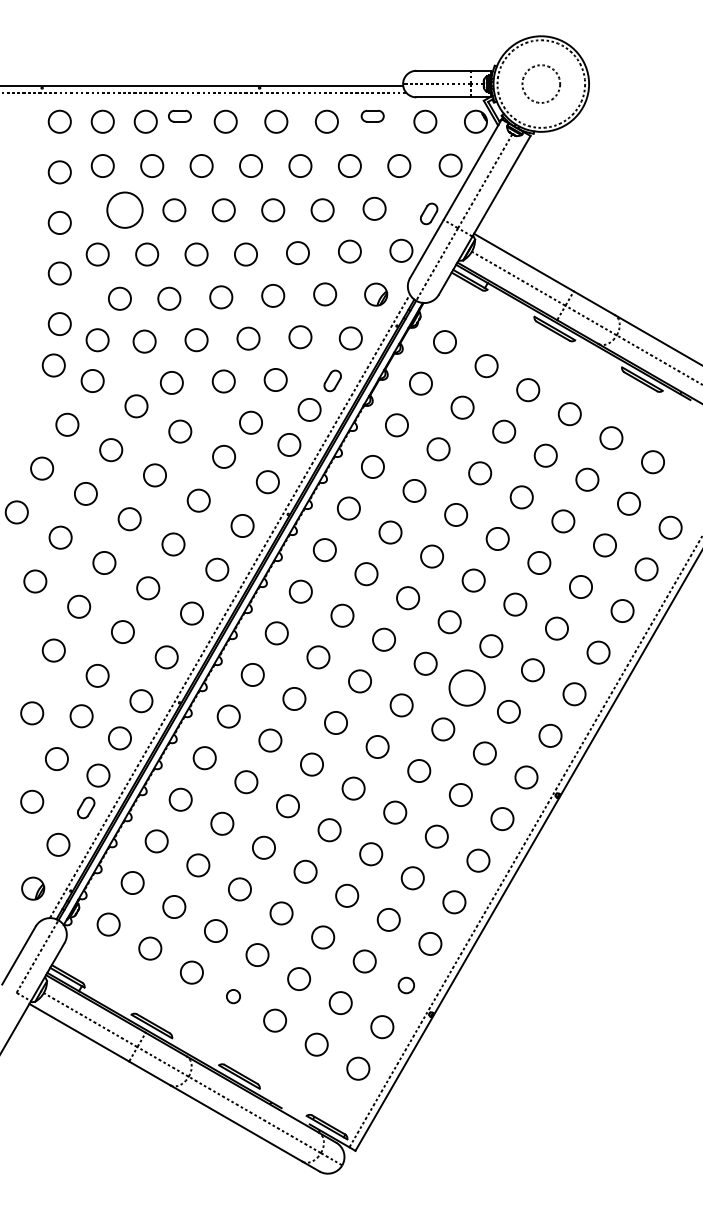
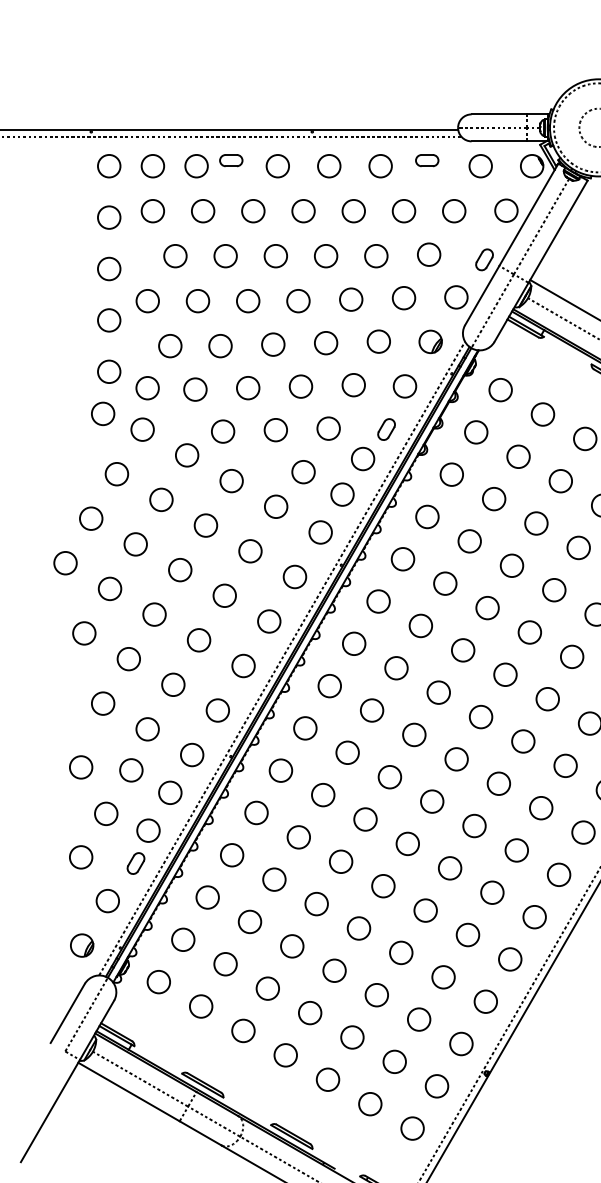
circle: (124, 210) -> (174, 256), size x0.62
circle: (467, 687) -> (523, 741), size x0.62
circle: (406, 985) -> (461, 1043), size x1.43
circle: (233, 996) -> (285, 1055), size x1.67

